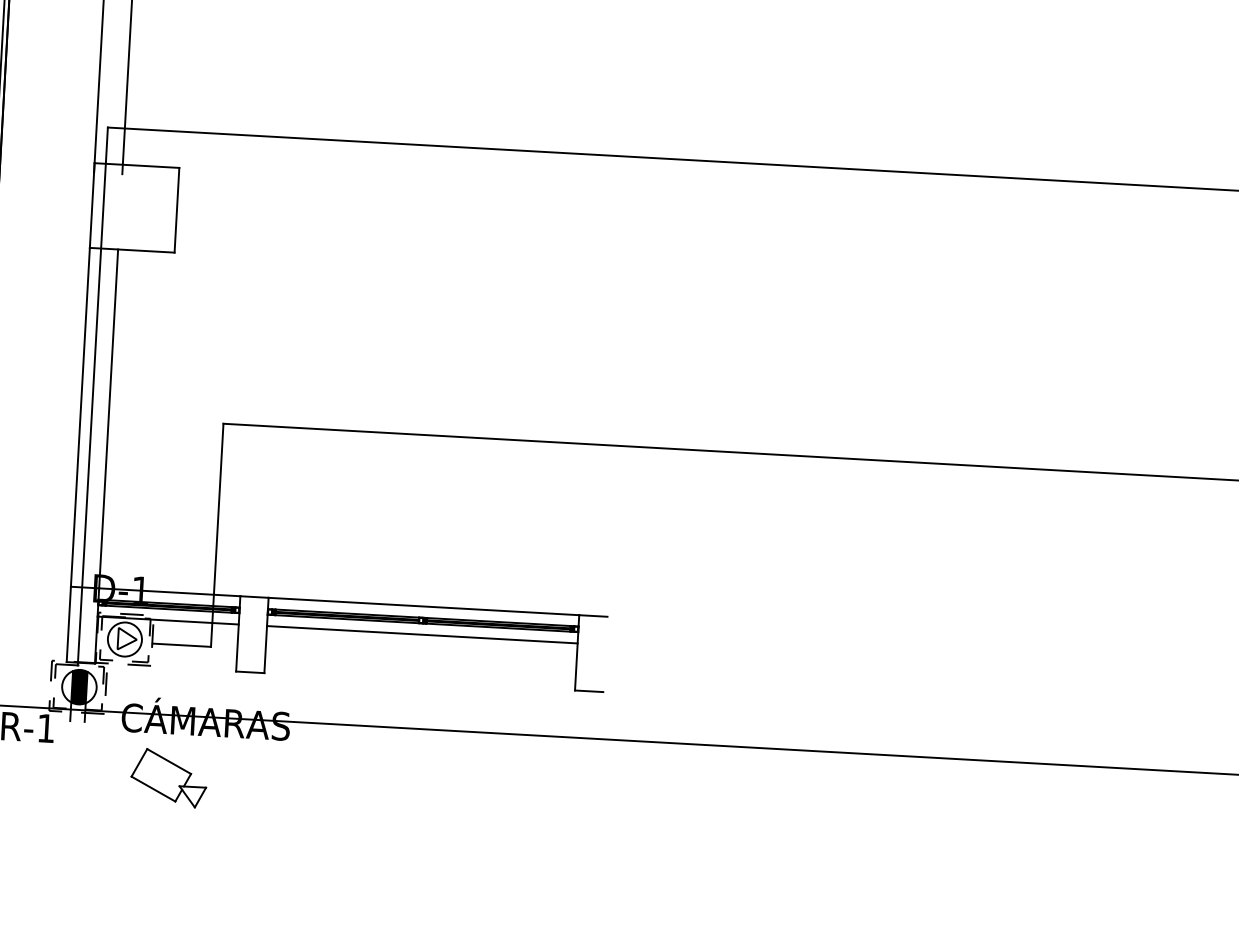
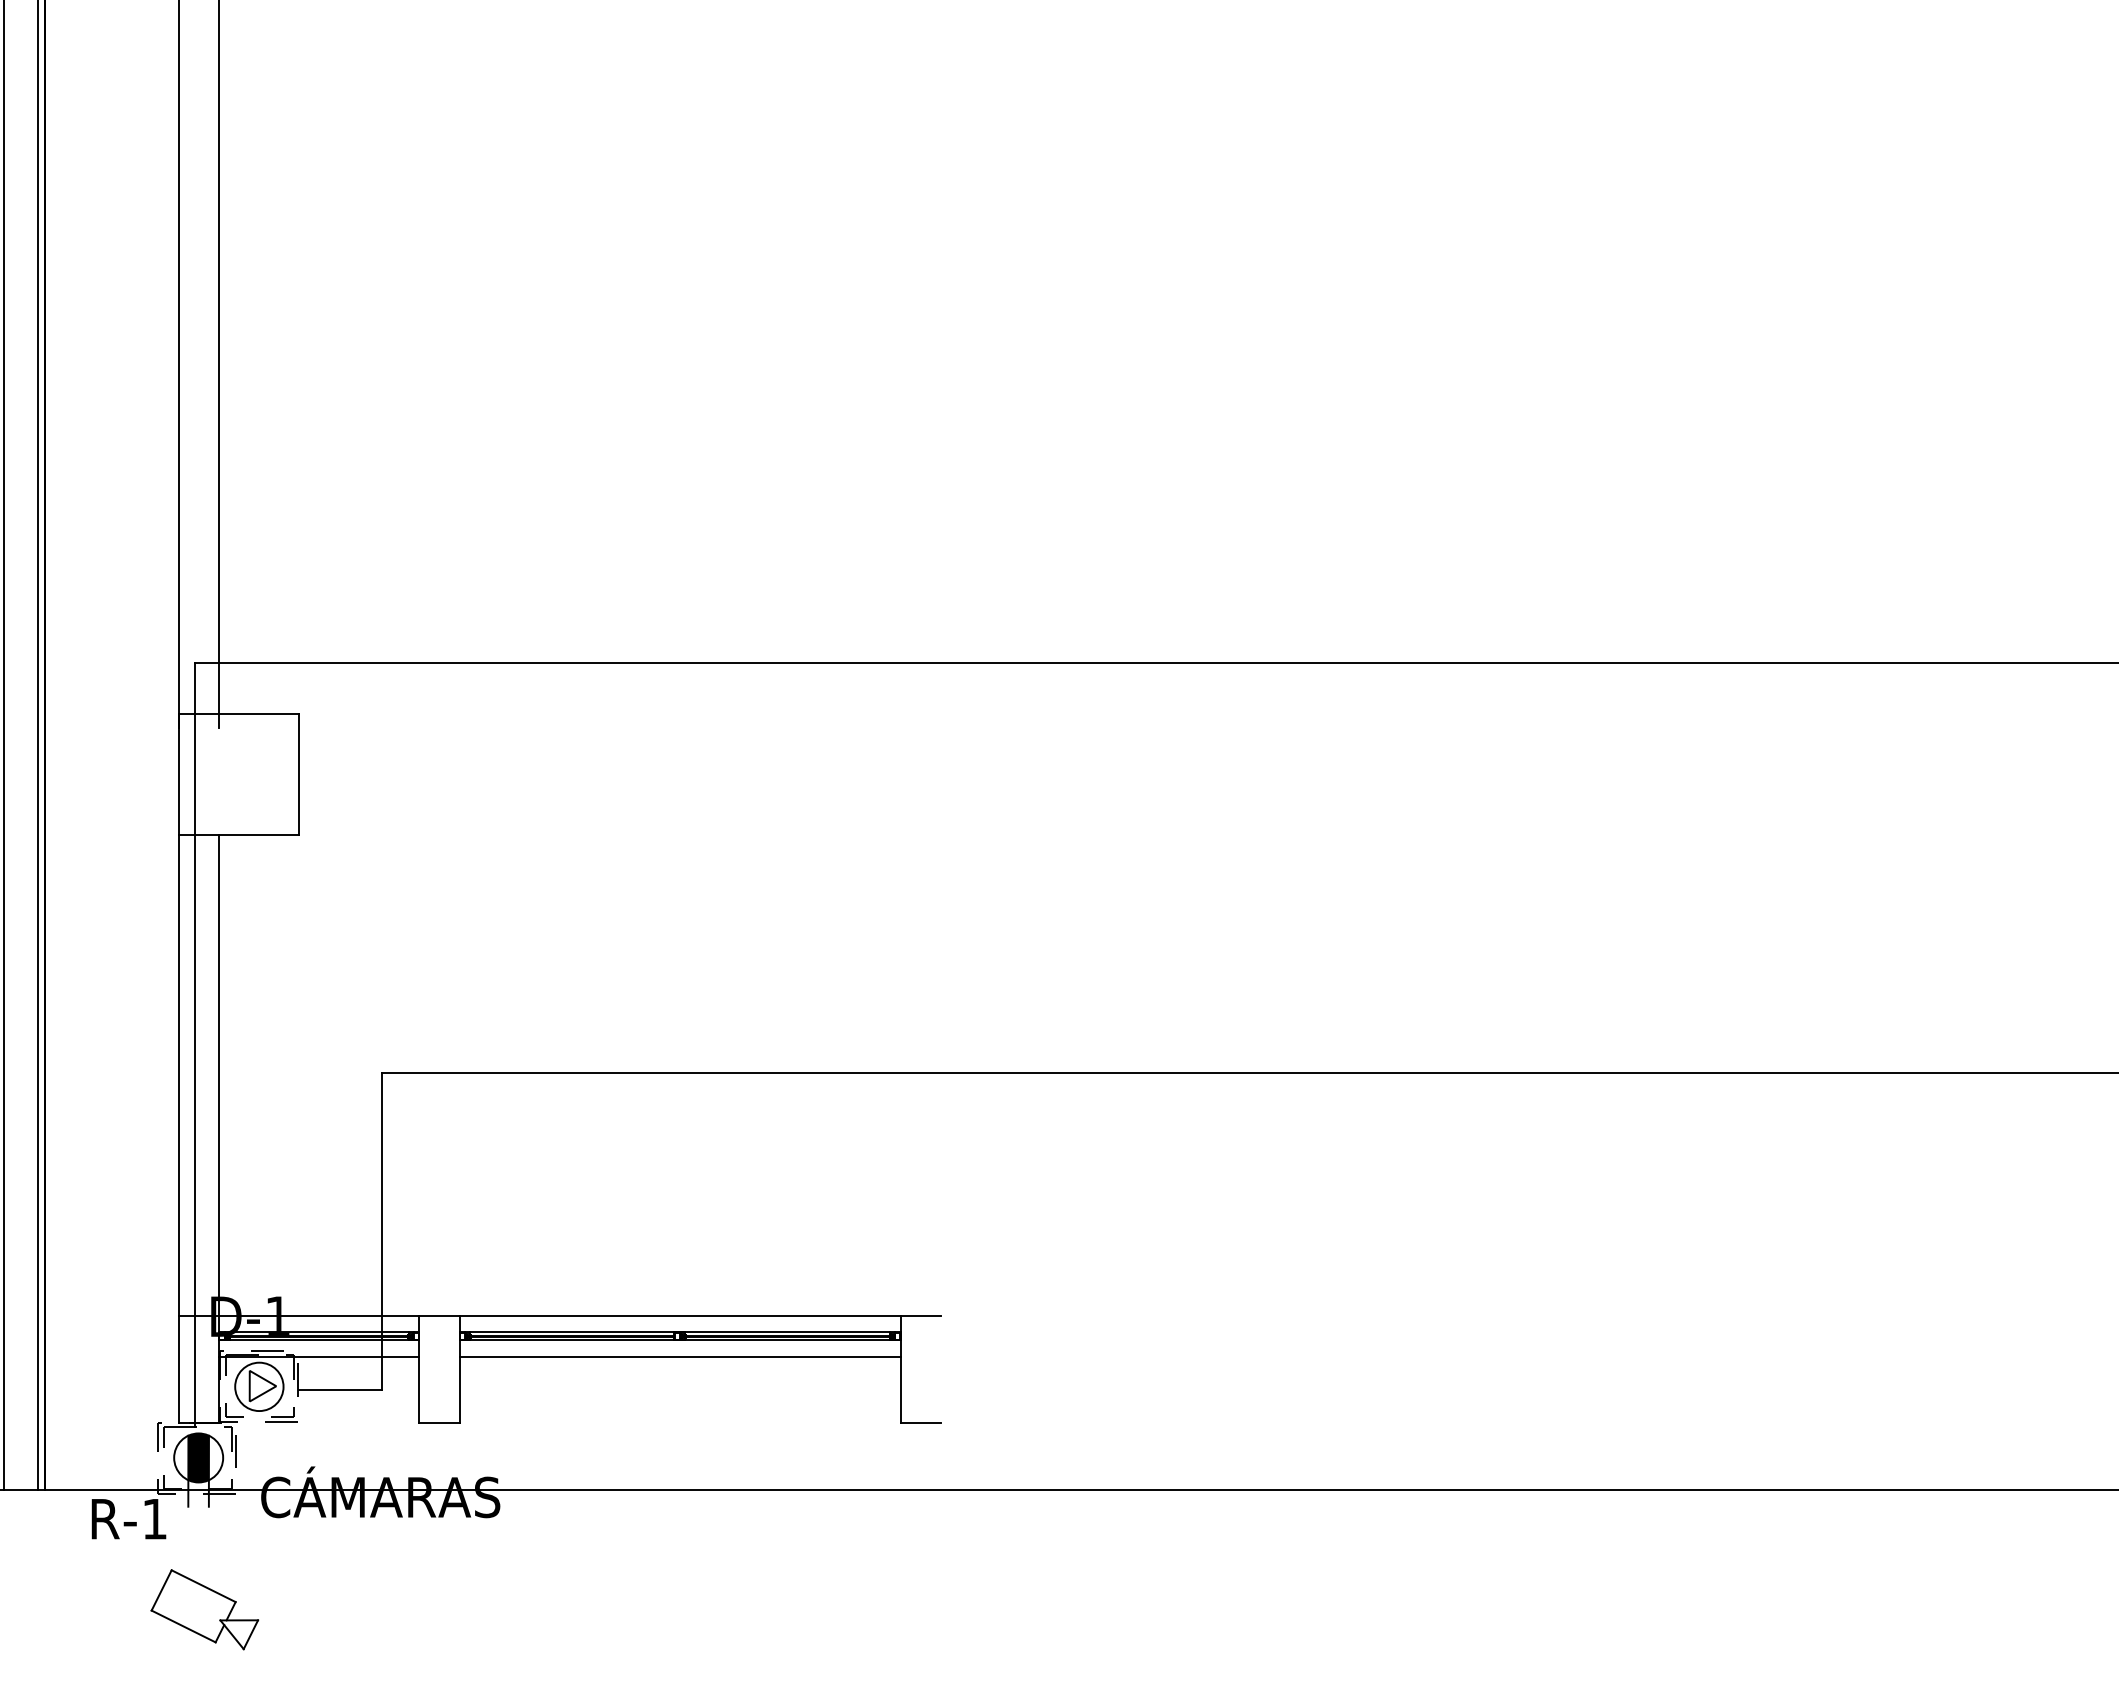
part: (168, 777) -> (204, 1609), moved

